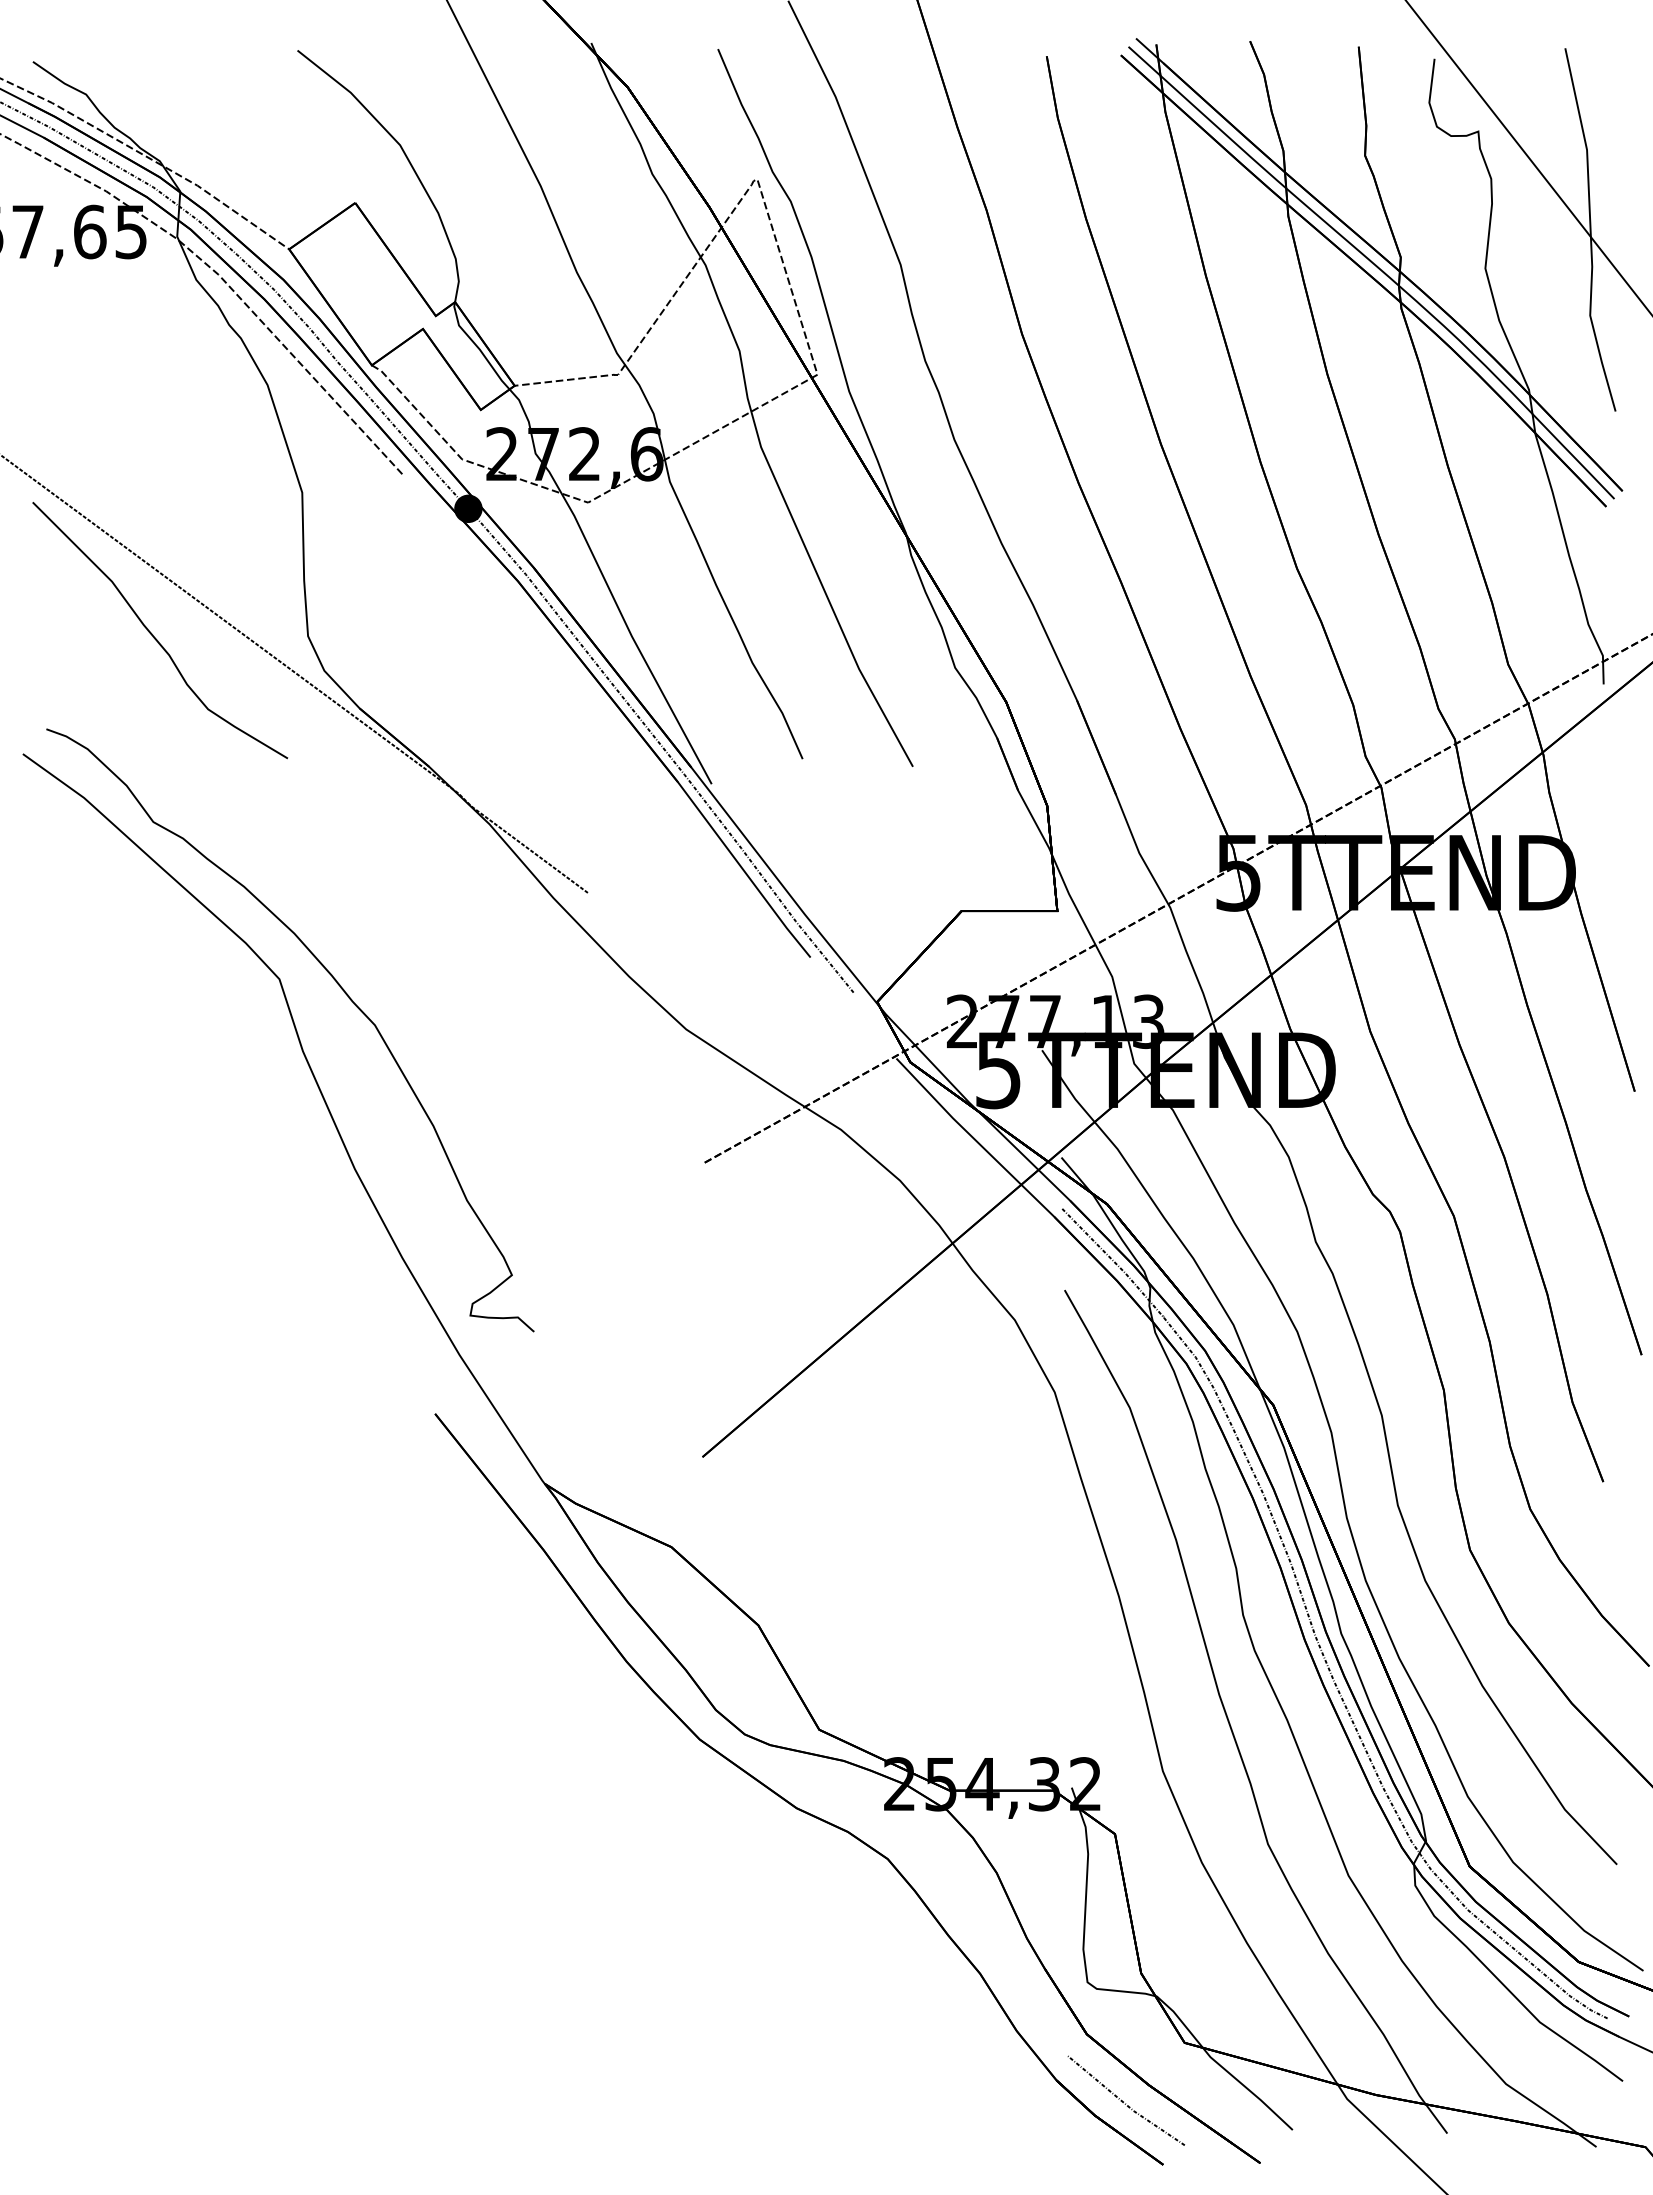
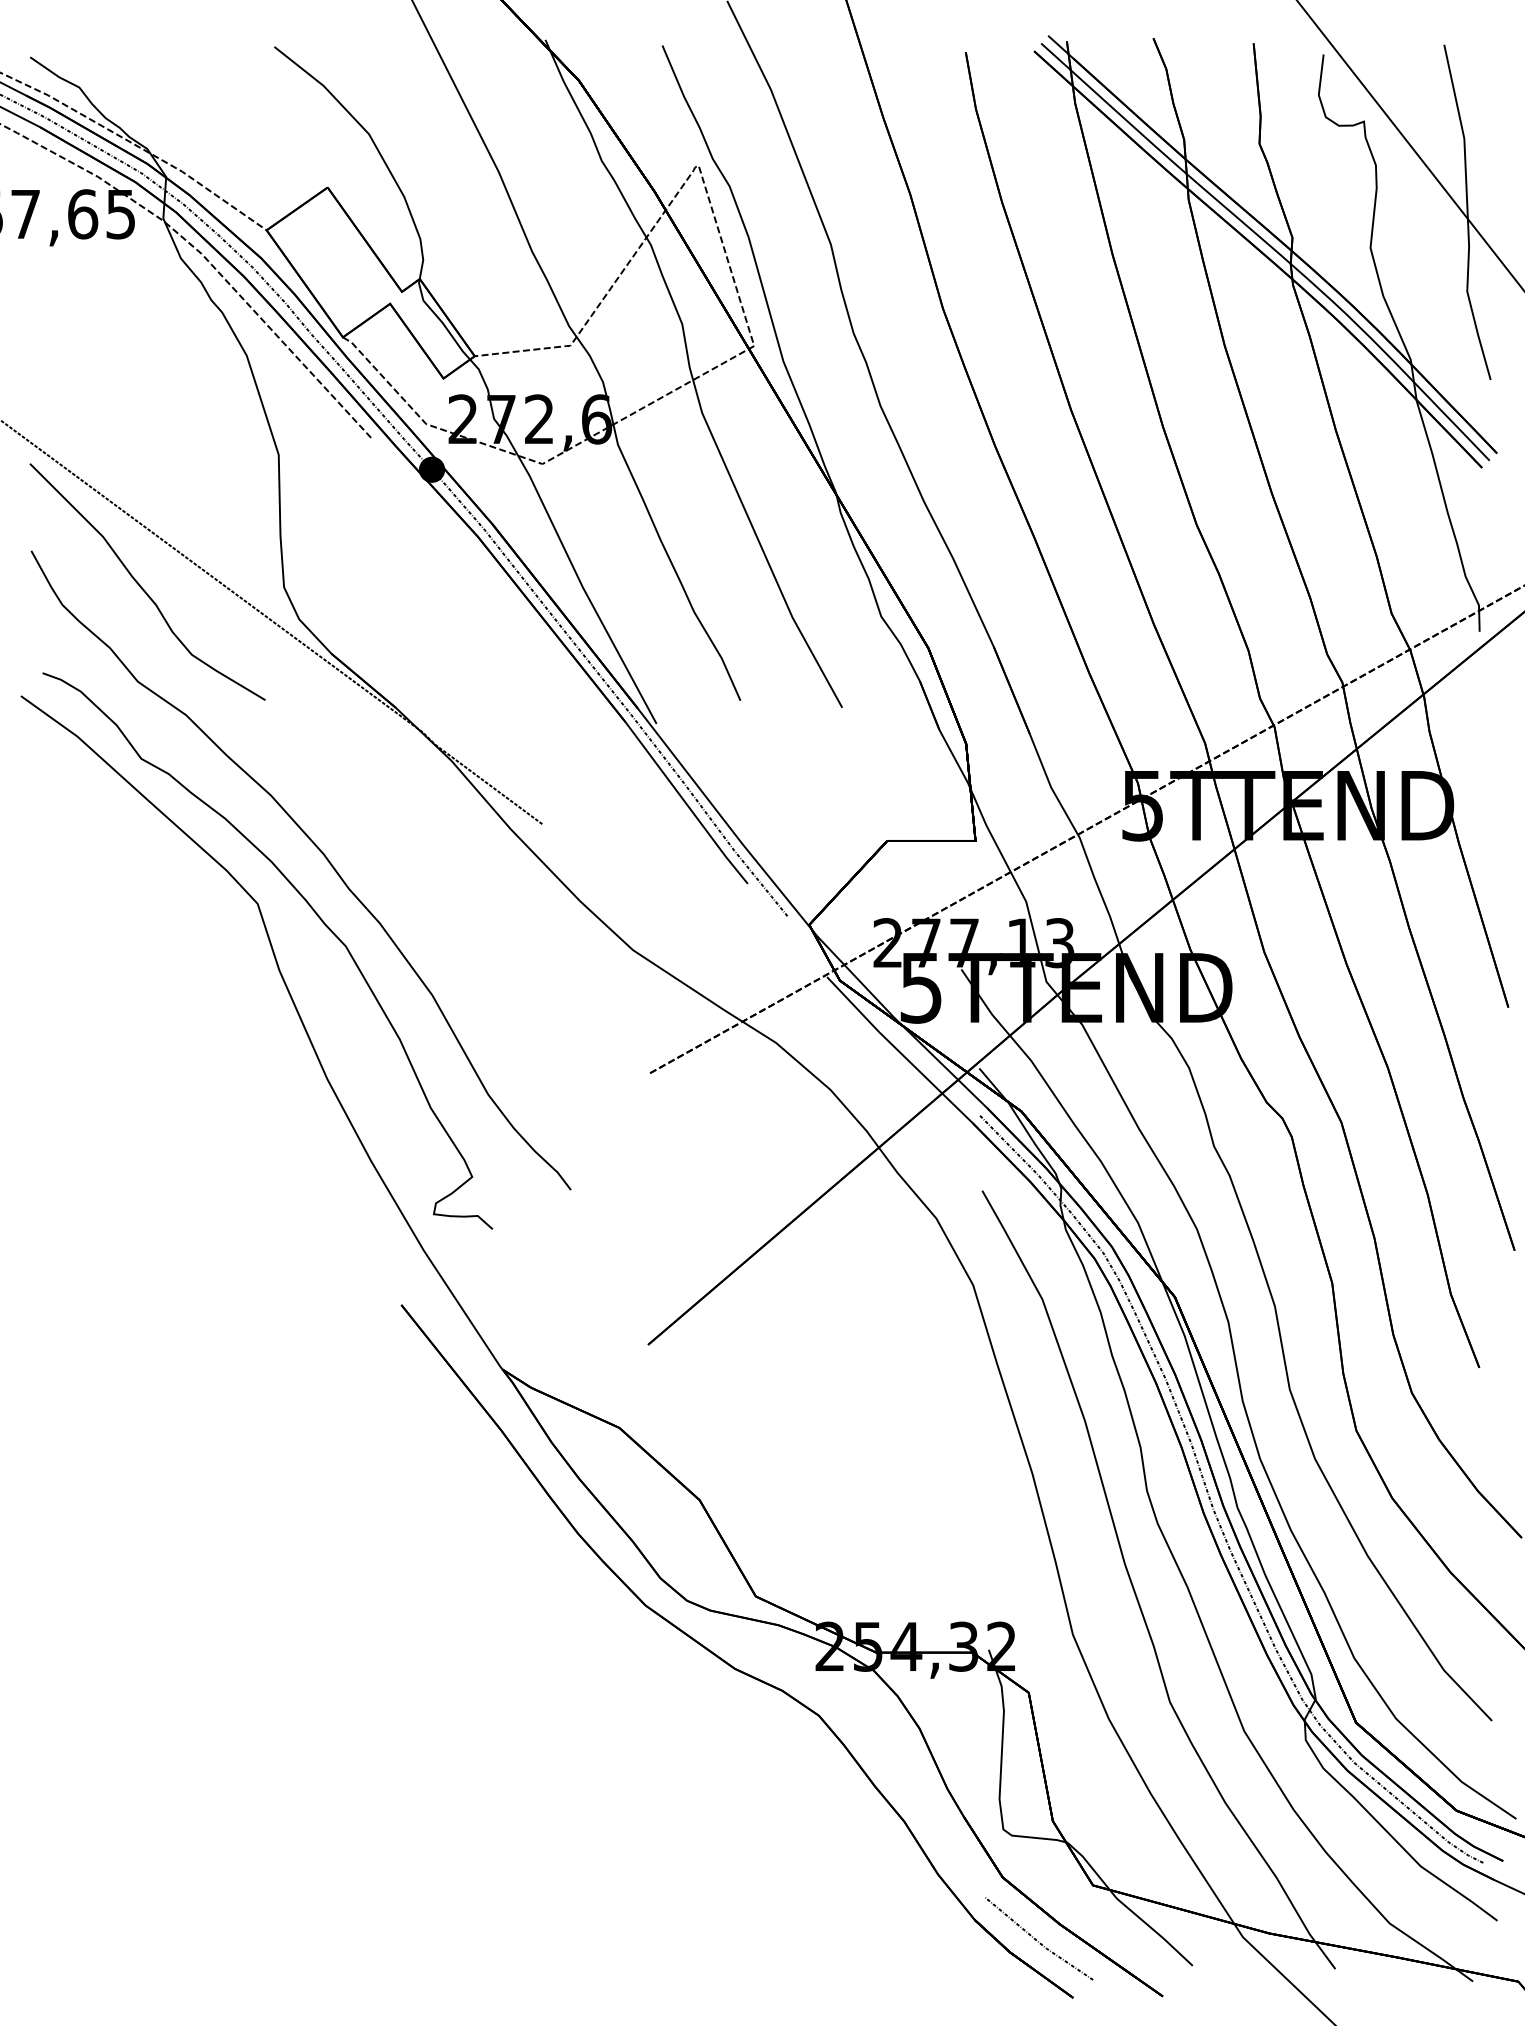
curve: (348, 924) -> (321, 853), added

